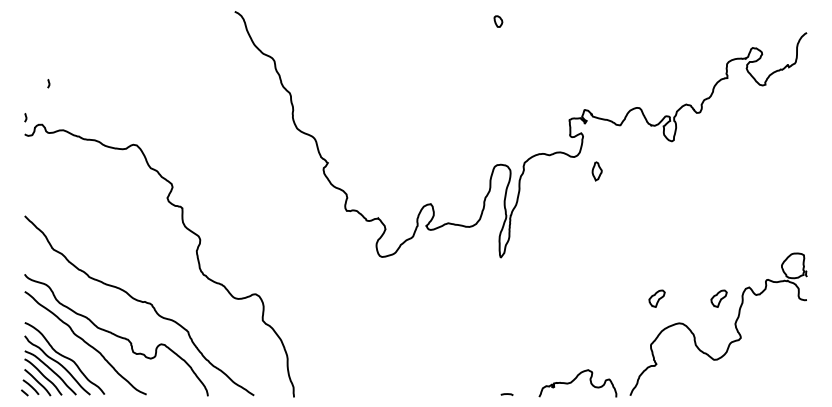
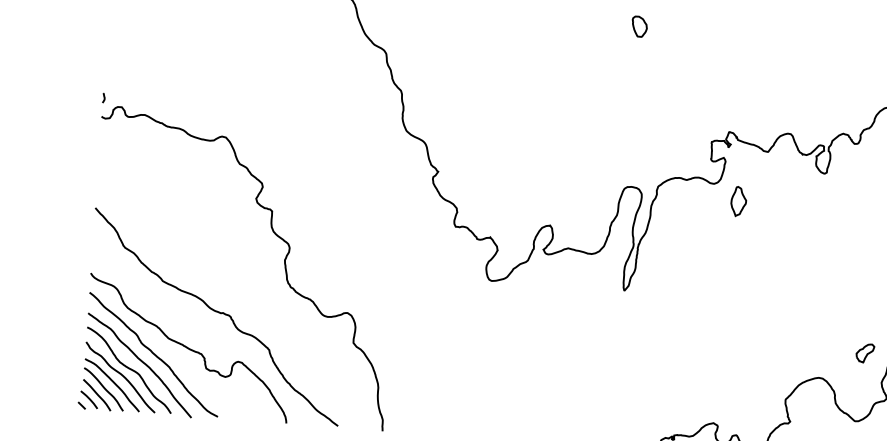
part: (498, 21) -> (639, 26), size x1.67
curve: (48, 83) -> (131, 61), removed
part: (596, 171) -> (737, 201), size x1.43
part: (656, 298) -> (795, 348), removed
curve: (74, 350) -> (140, 362), added

